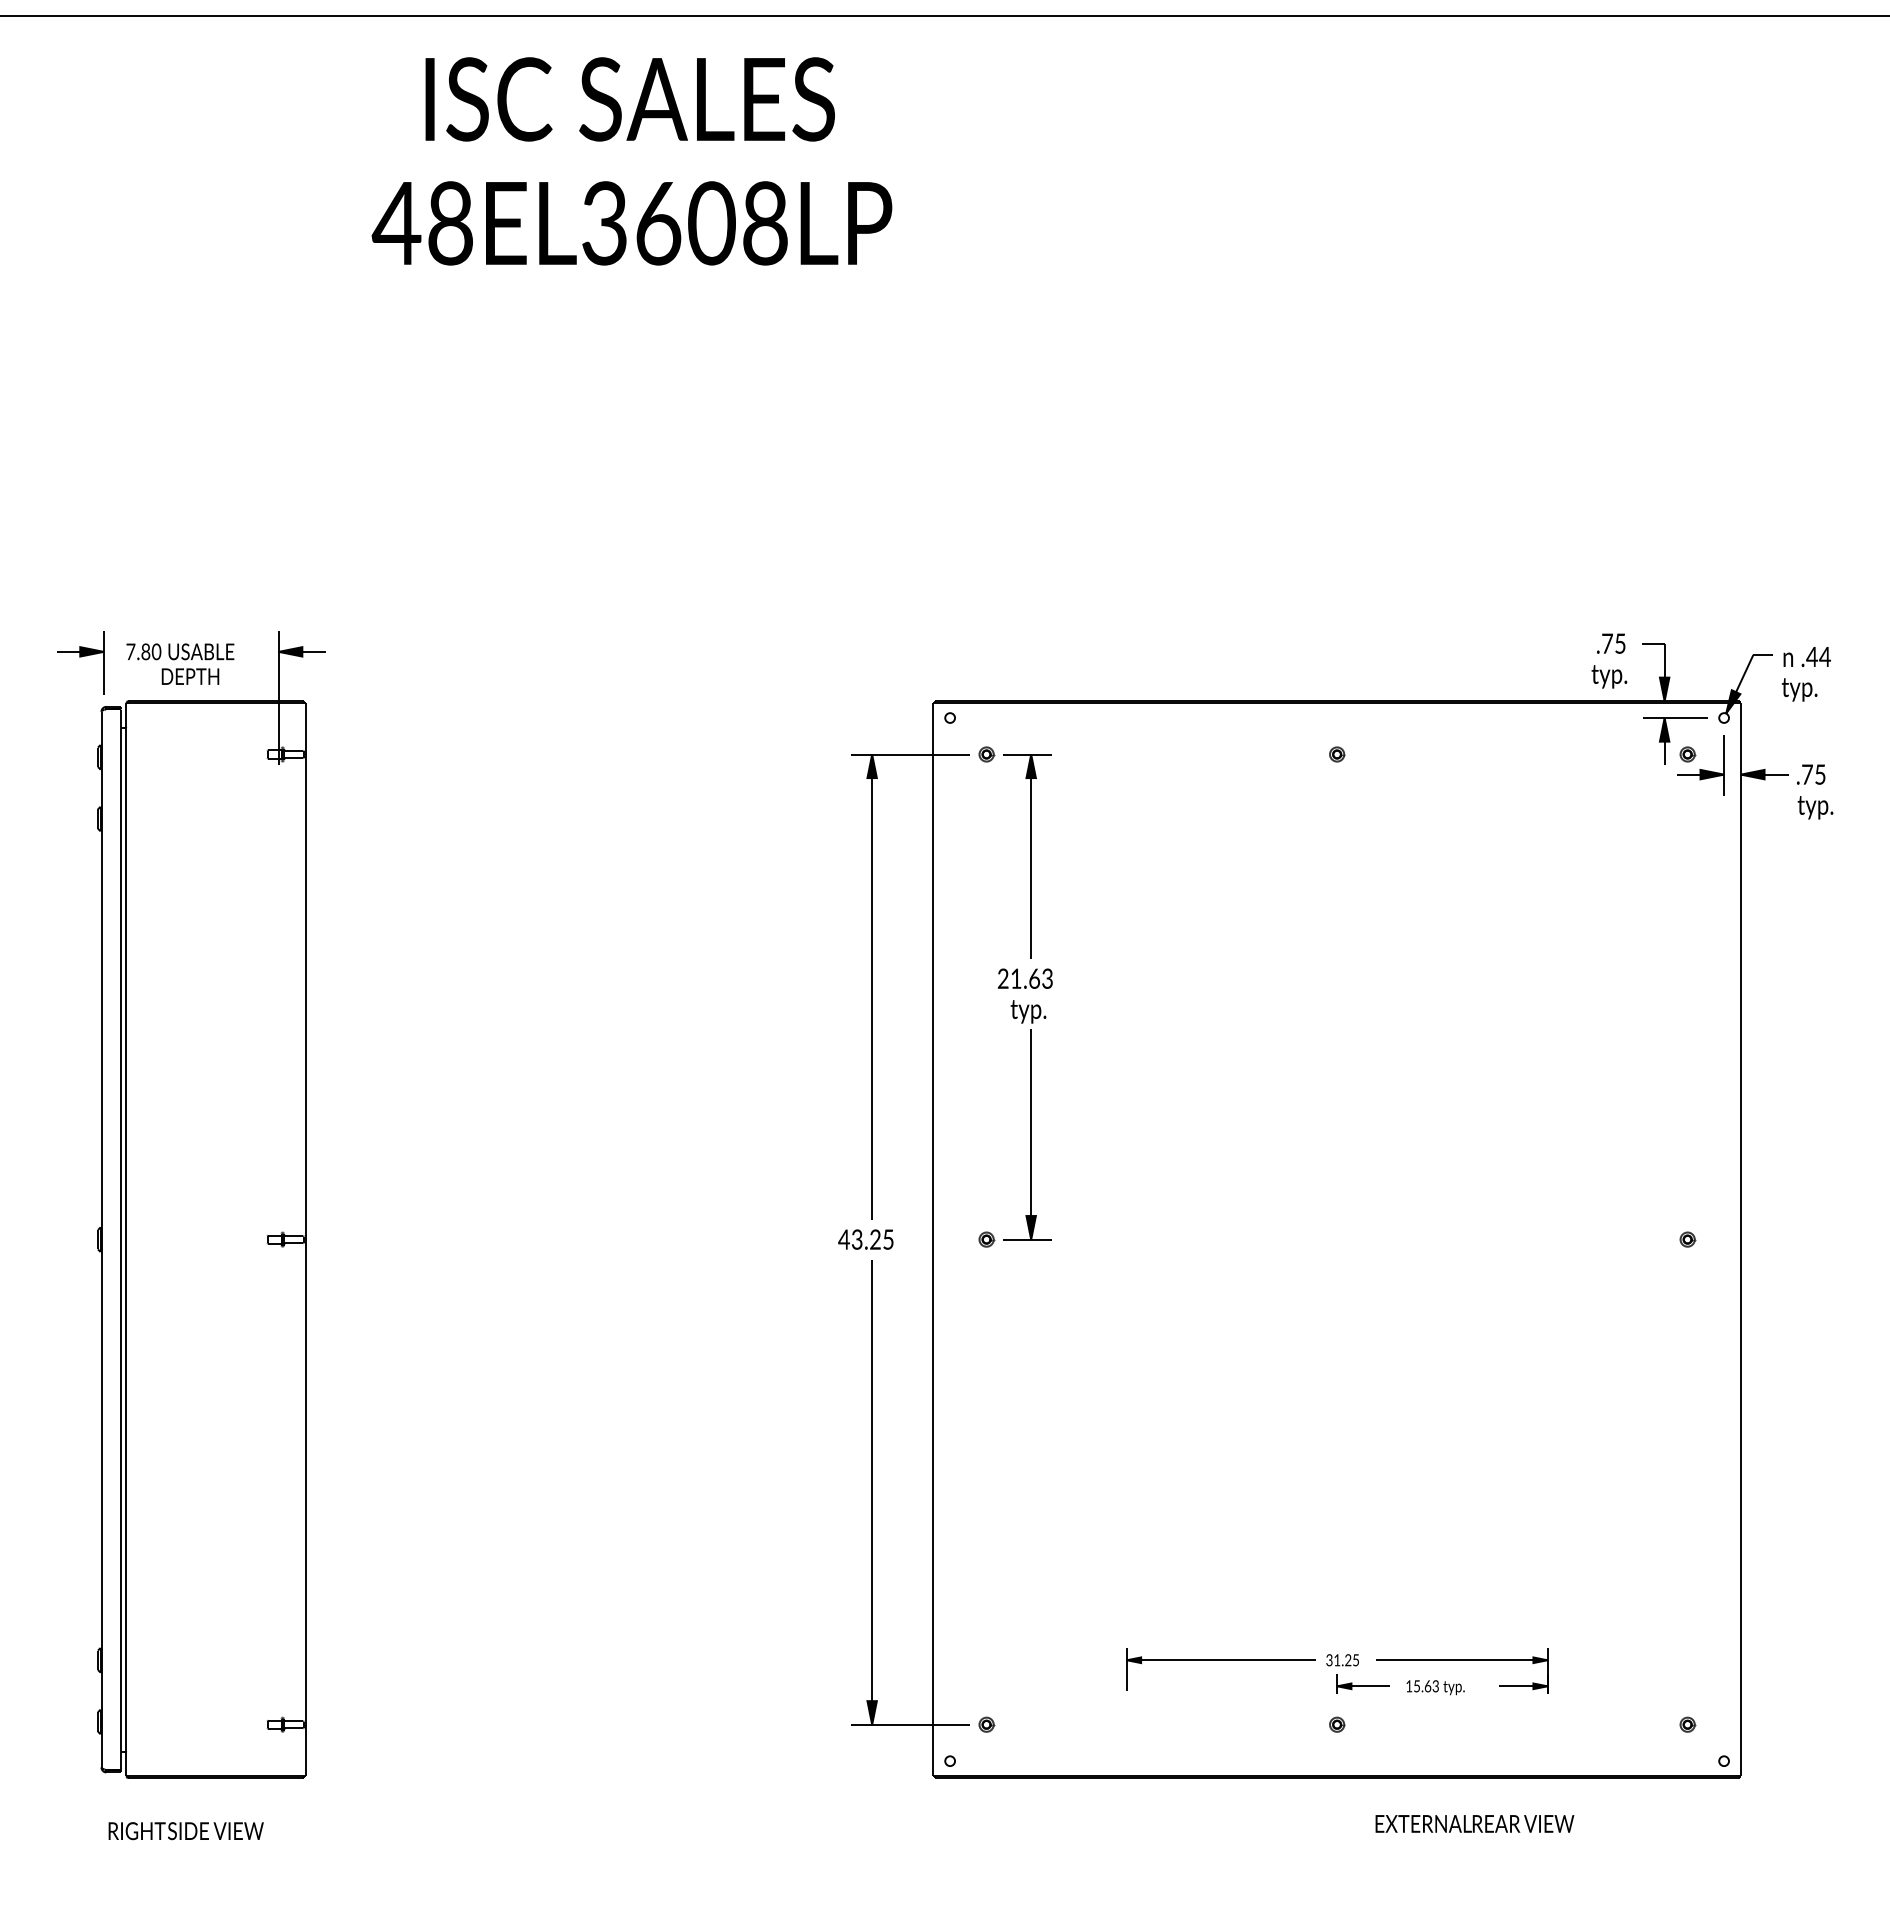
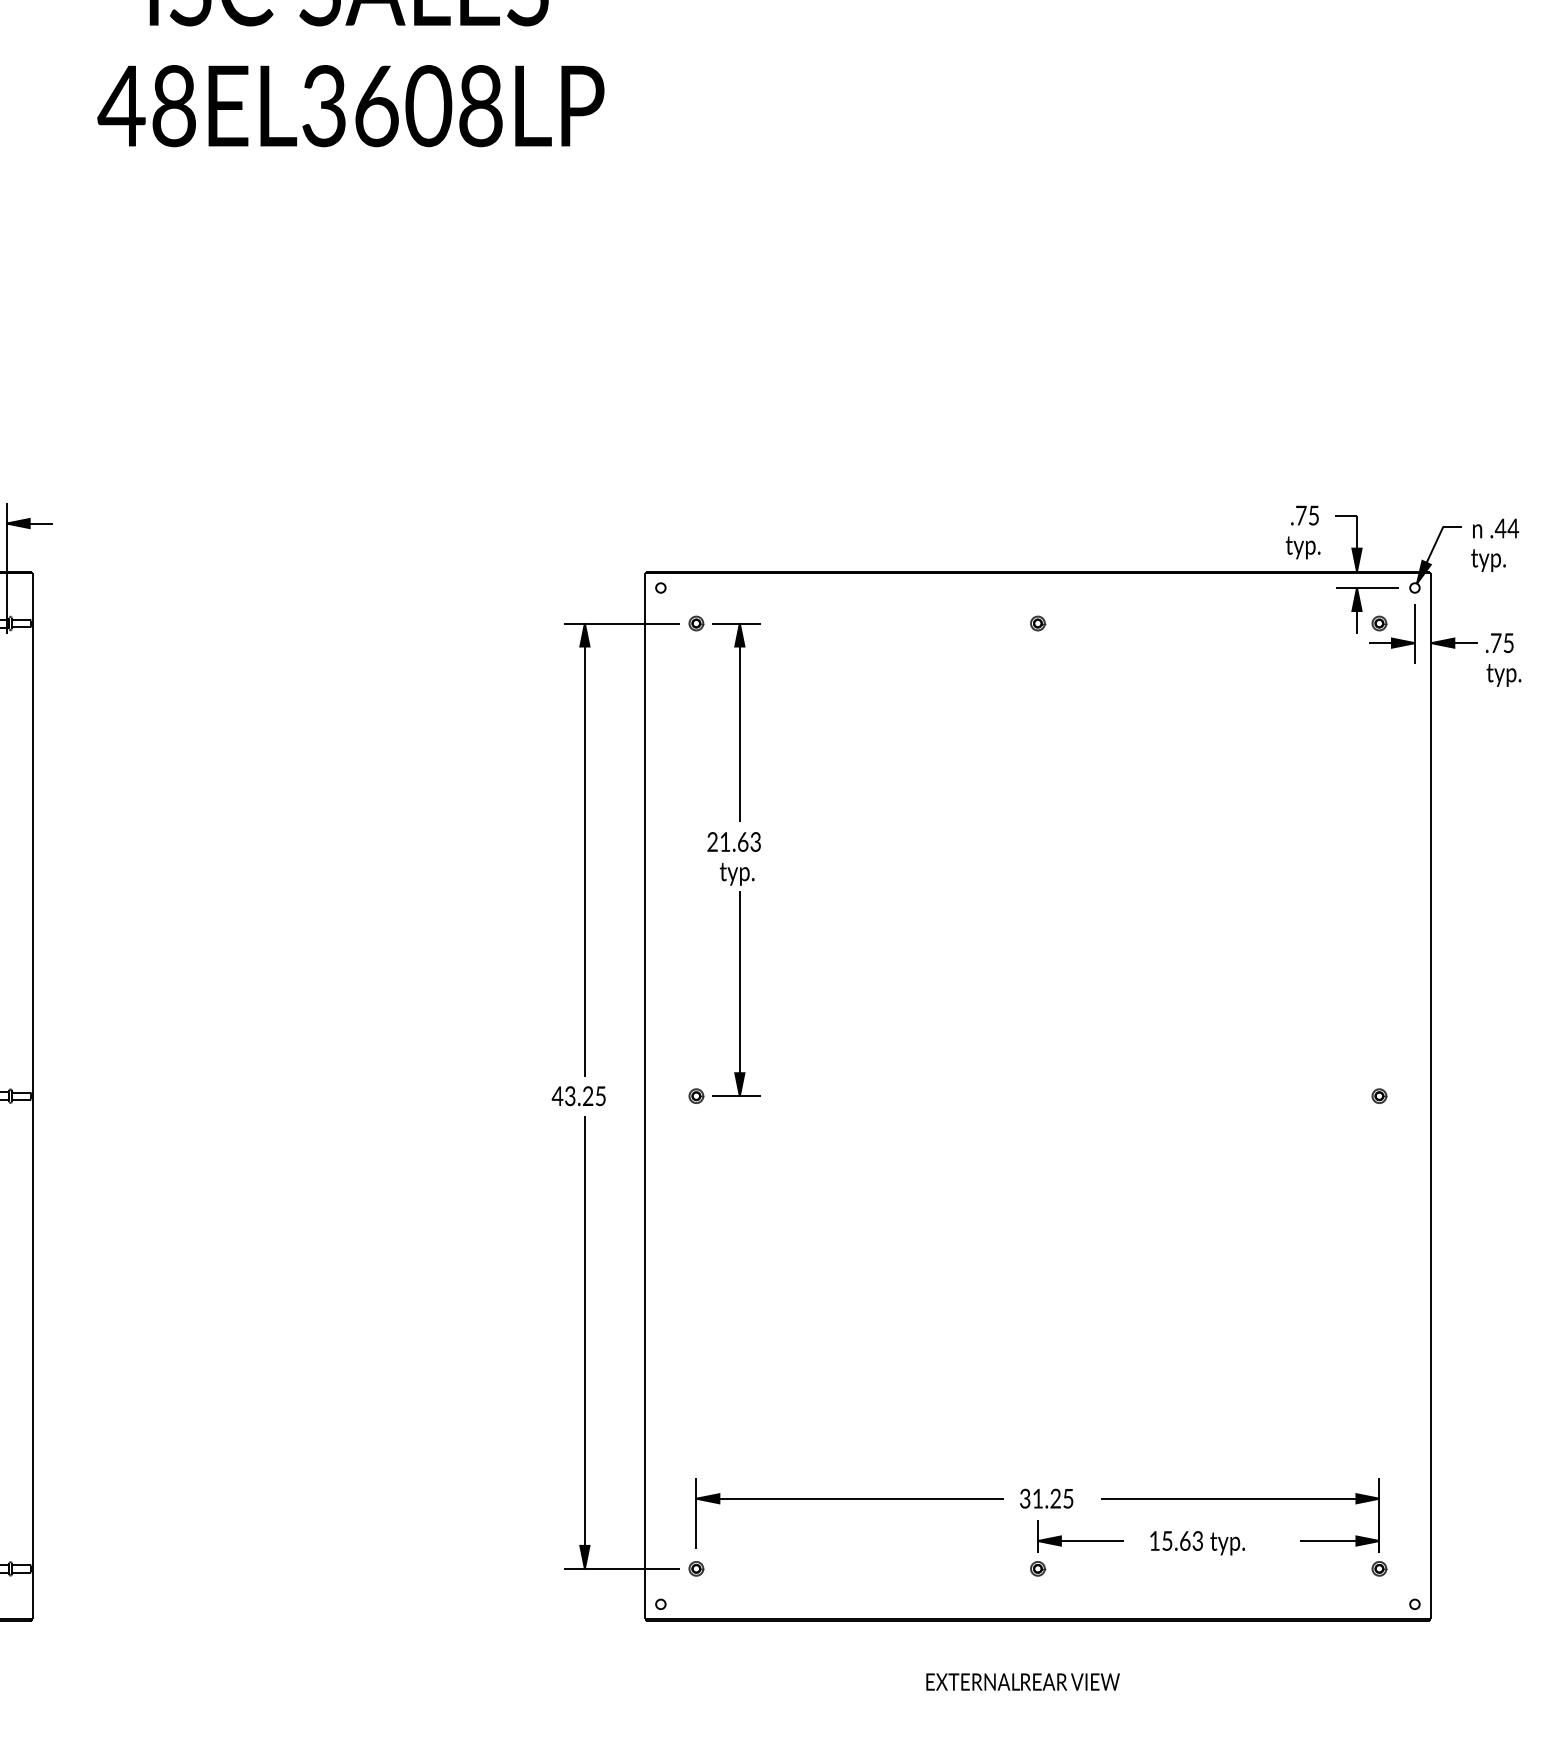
part: (1337, 1671) -> (1038, 1516), size x1.67
text: (1474, 1823) -> (1022, 1681), moved

